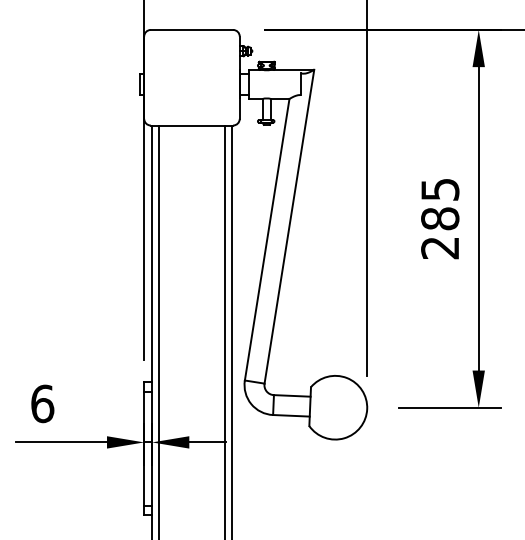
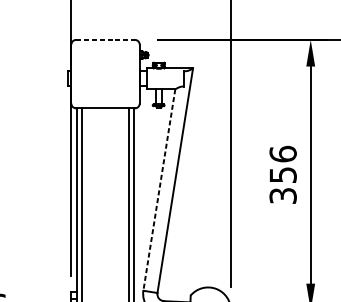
line: (192, 29) -> (105, 39), solid -> dashed
text: (440, 218) -> (283, 174), 285 -> 356
line: (267, 239) -> (159, 189), solid -> dashed

